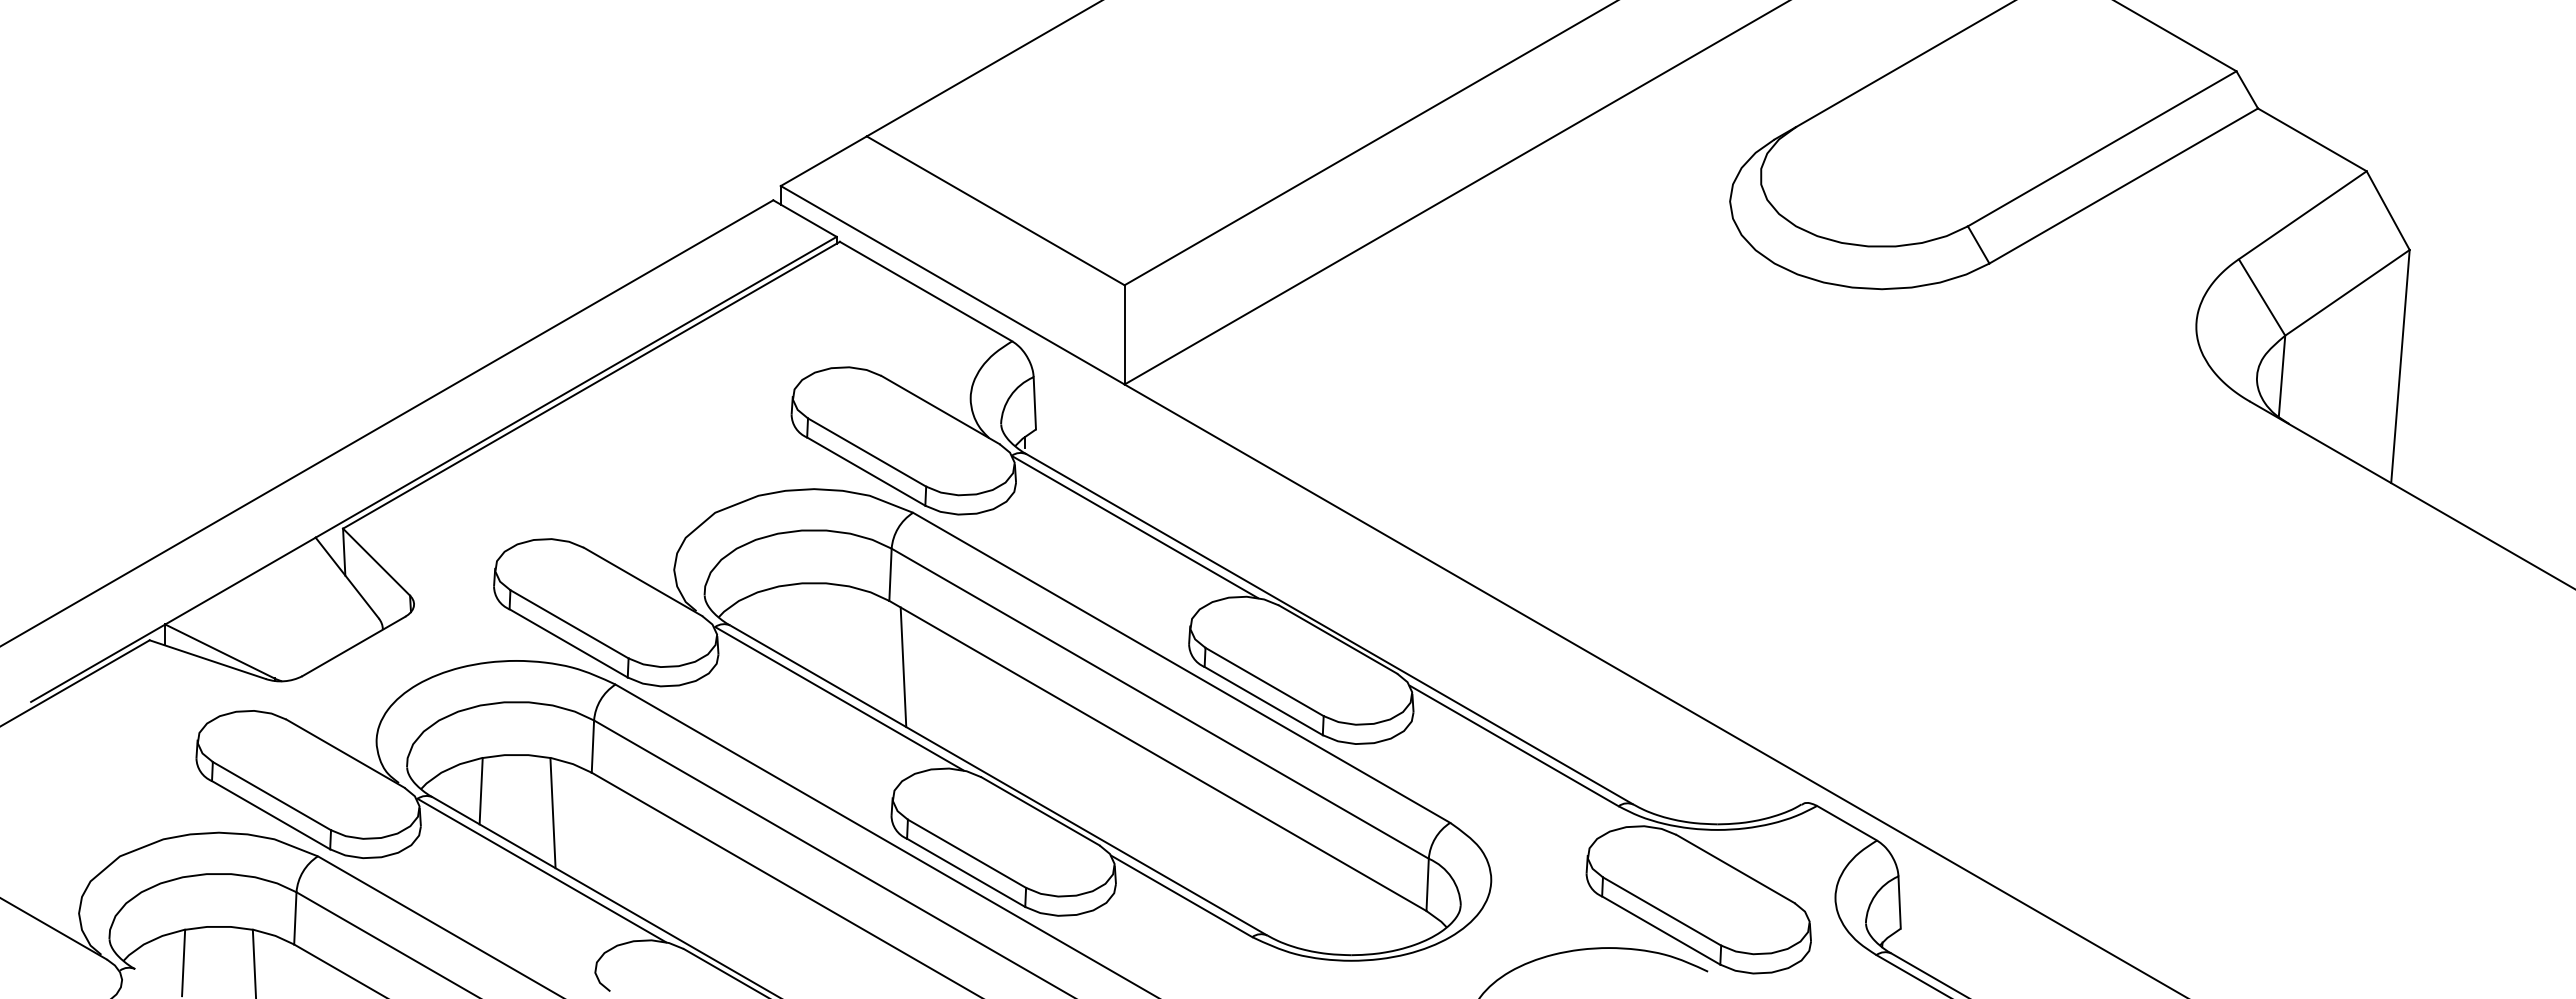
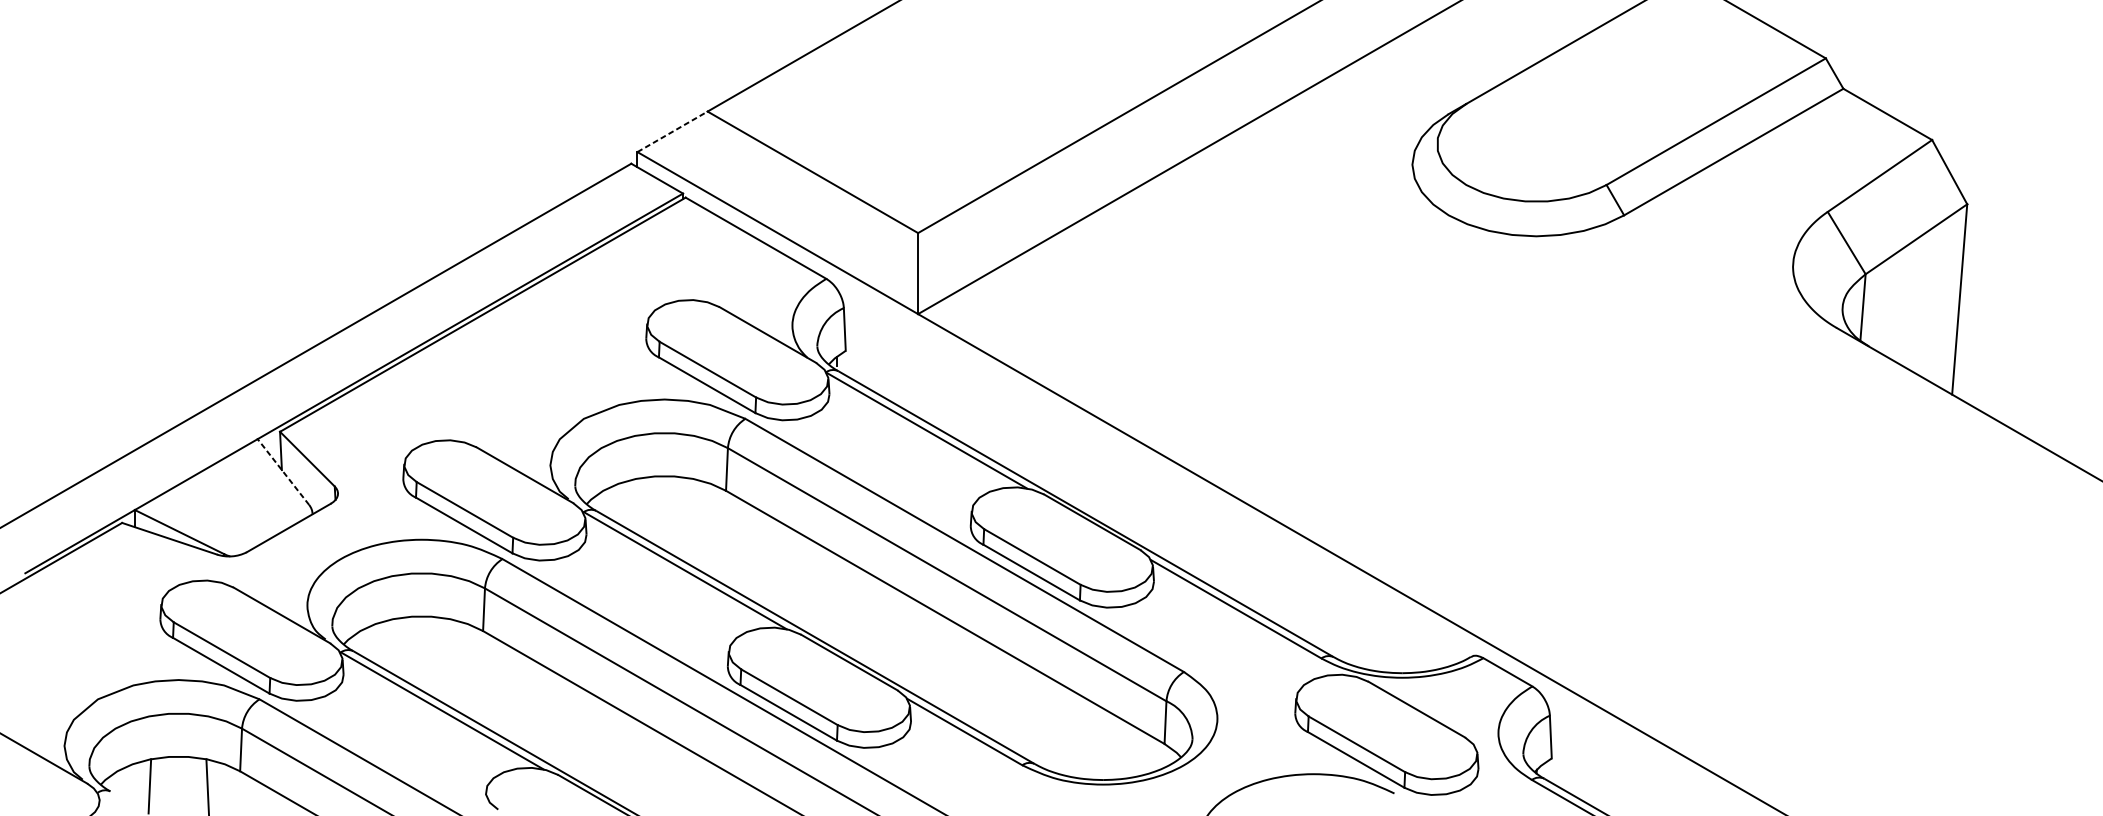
line: (823, 161) -> (672, 132), solid -> dashed
line: (346, 577) -> (282, 471), solid -> dashed
line: (903, 667) -> (737, 545), removed
line: (480, 790) -> (392, 645), removed
line: (552, 812) -> (451, 663), removed

